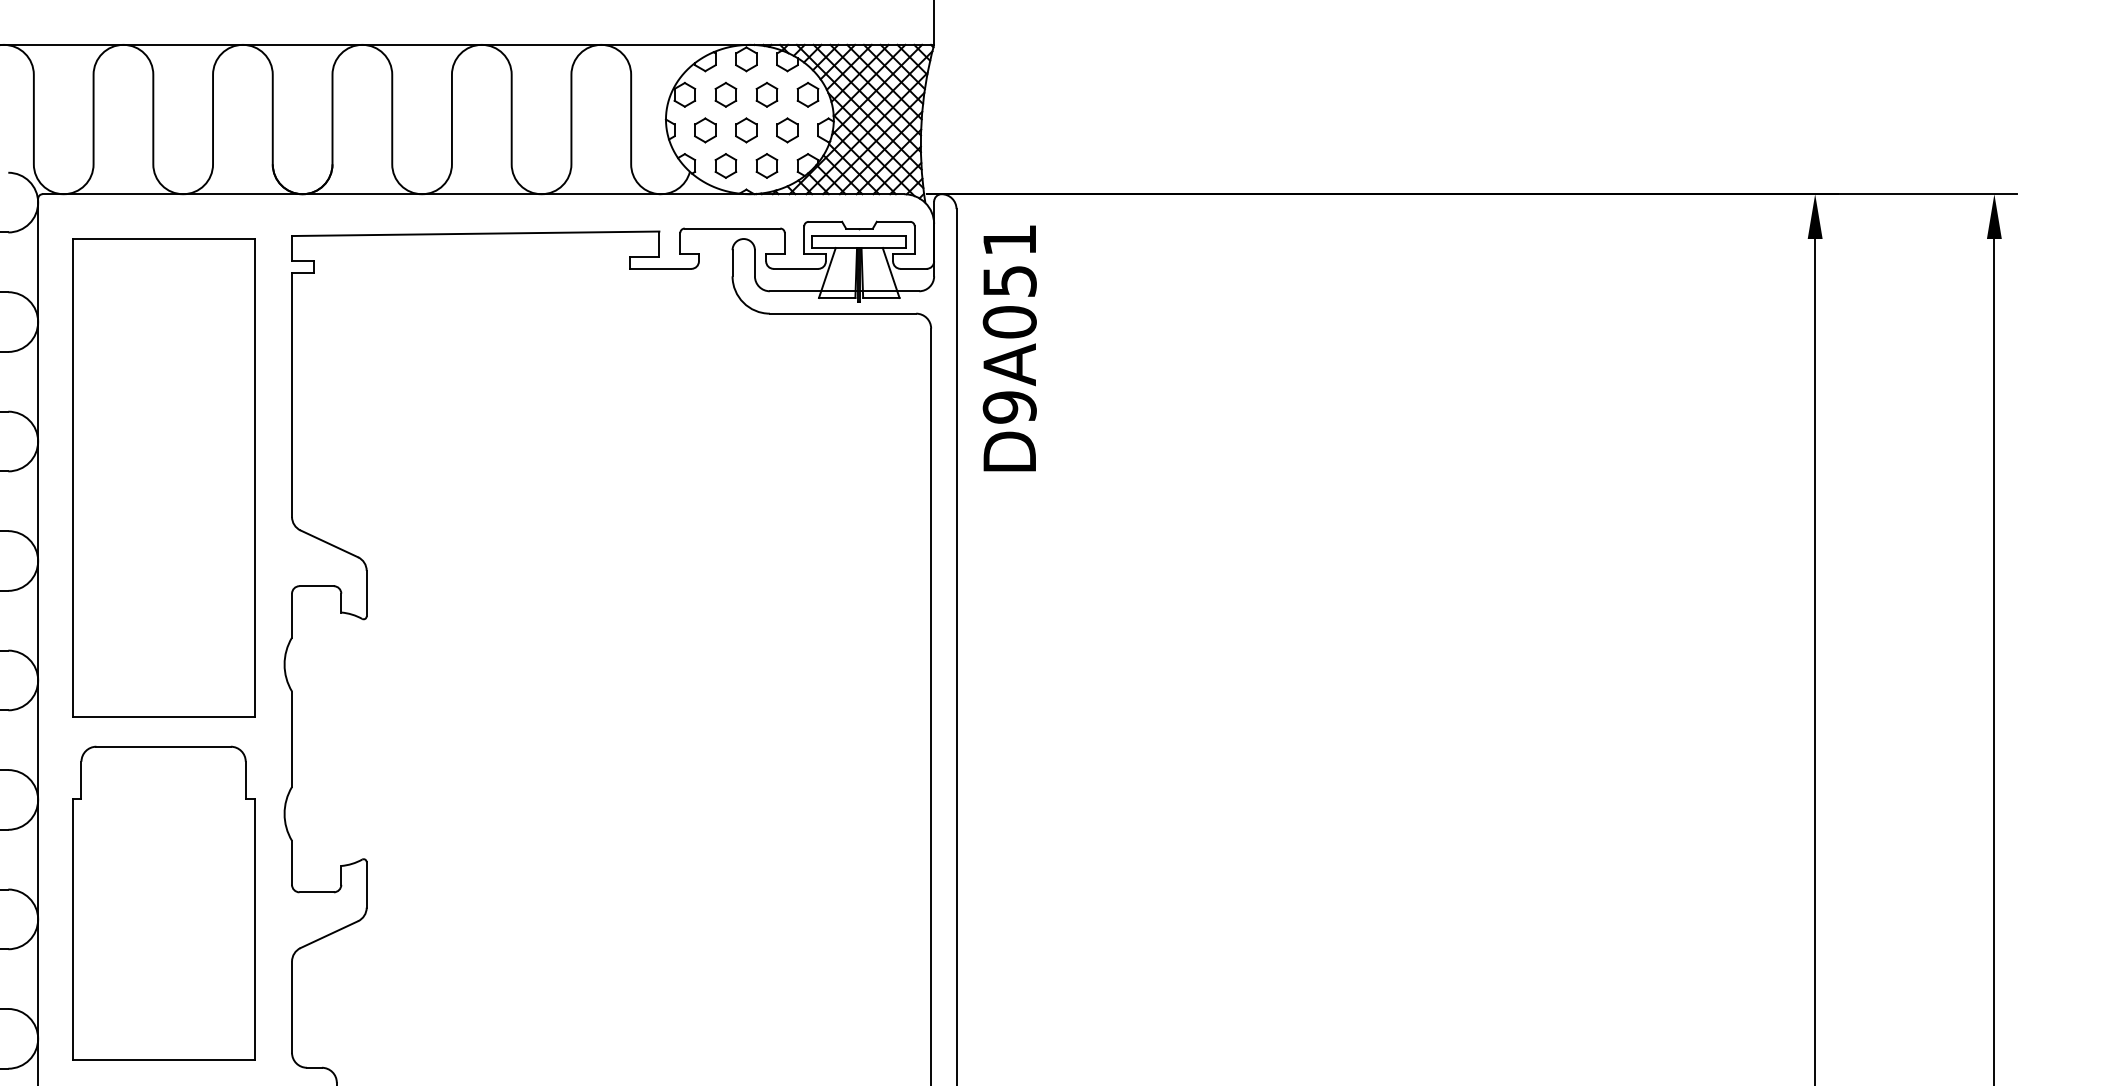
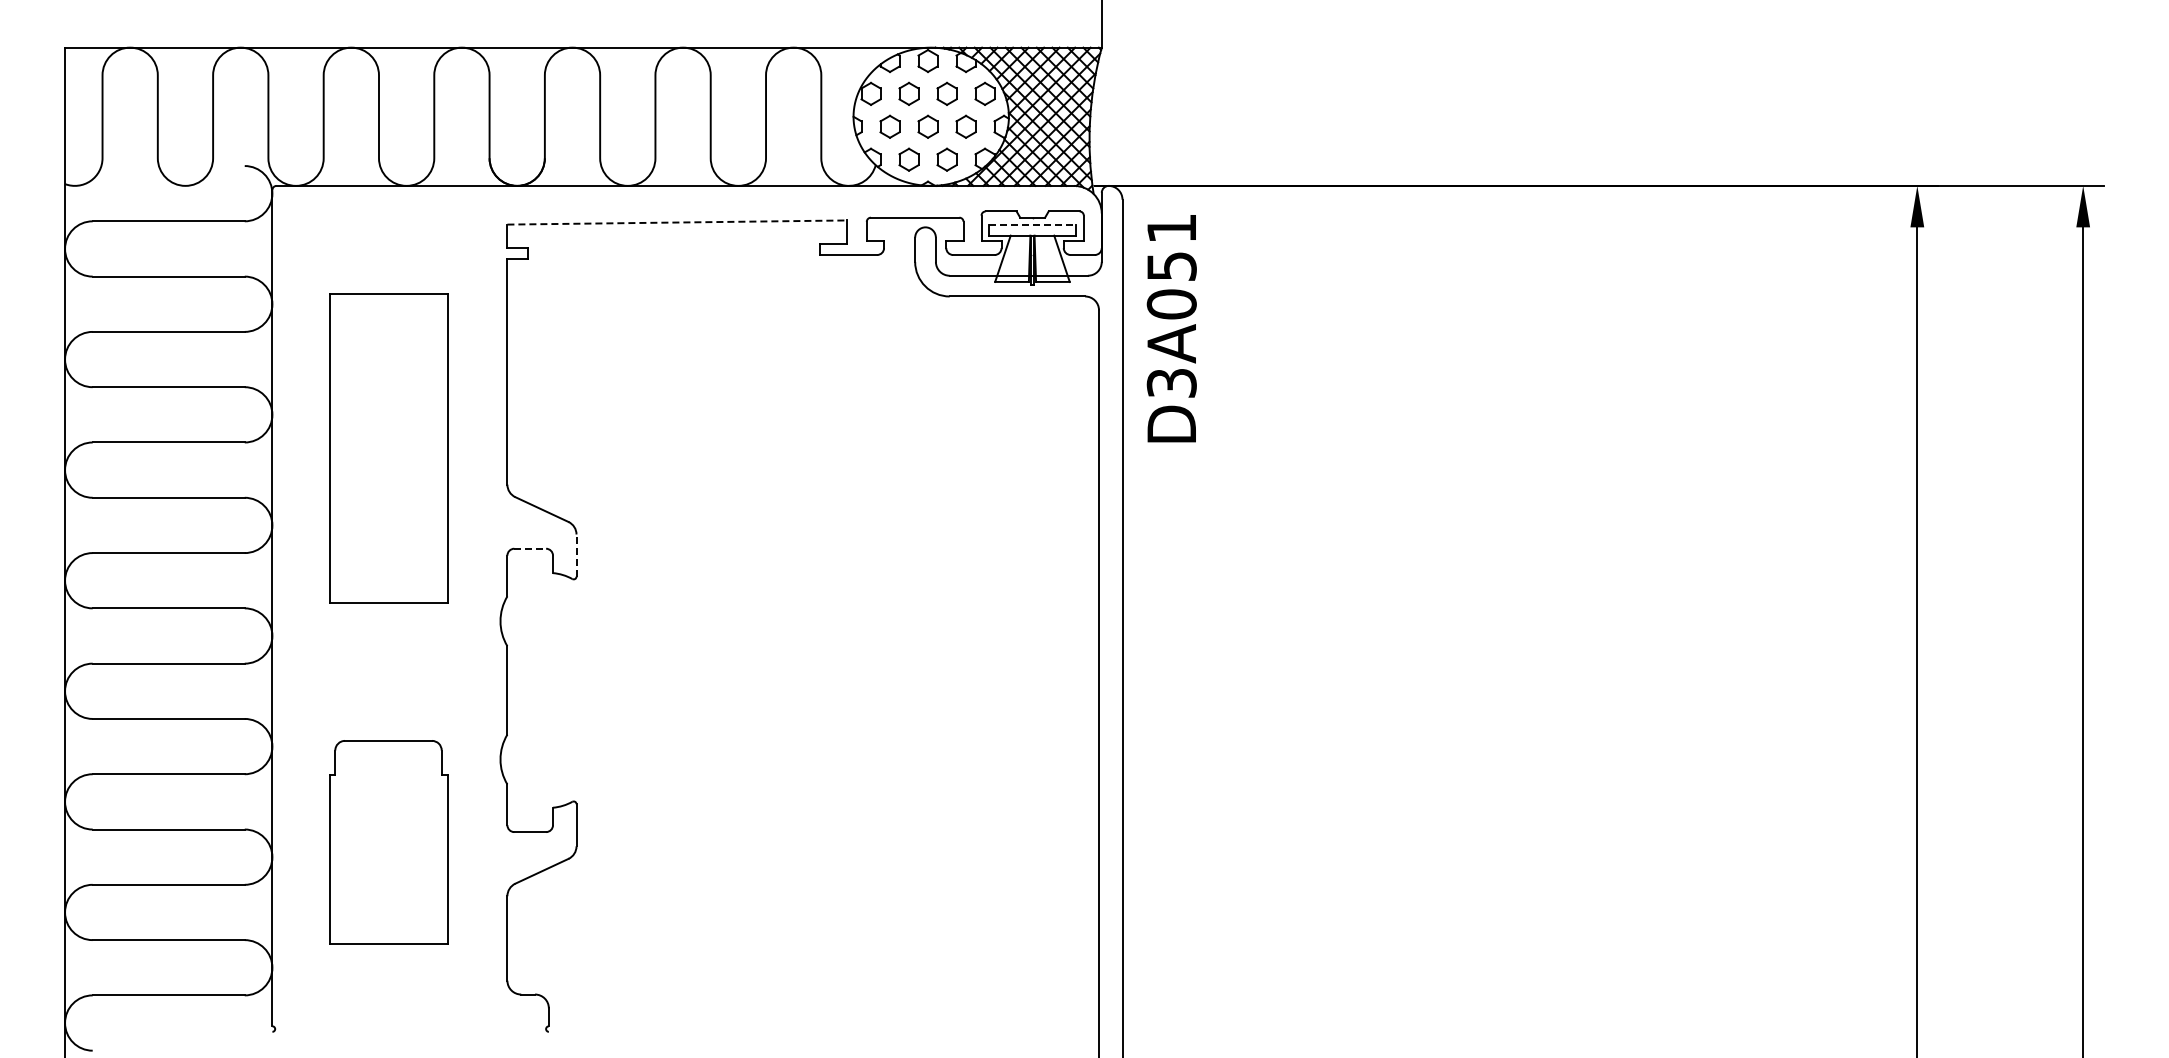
line: (475, 233) -> (677, 222), solid -> dashed
line: (859, 235) -> (1032, 224), solid -> dashed
text: (1009, 407) -> (1171, 383), D9A051 -> D3A051
part: (163, 477) -> (388, 448), size x0.7
line: (316, 585) -> (530, 548), solid -> dashed
line: (366, 593) -> (576, 555), solid -> dashed
part: (163, 903) -> (388, 842), size x0.7

